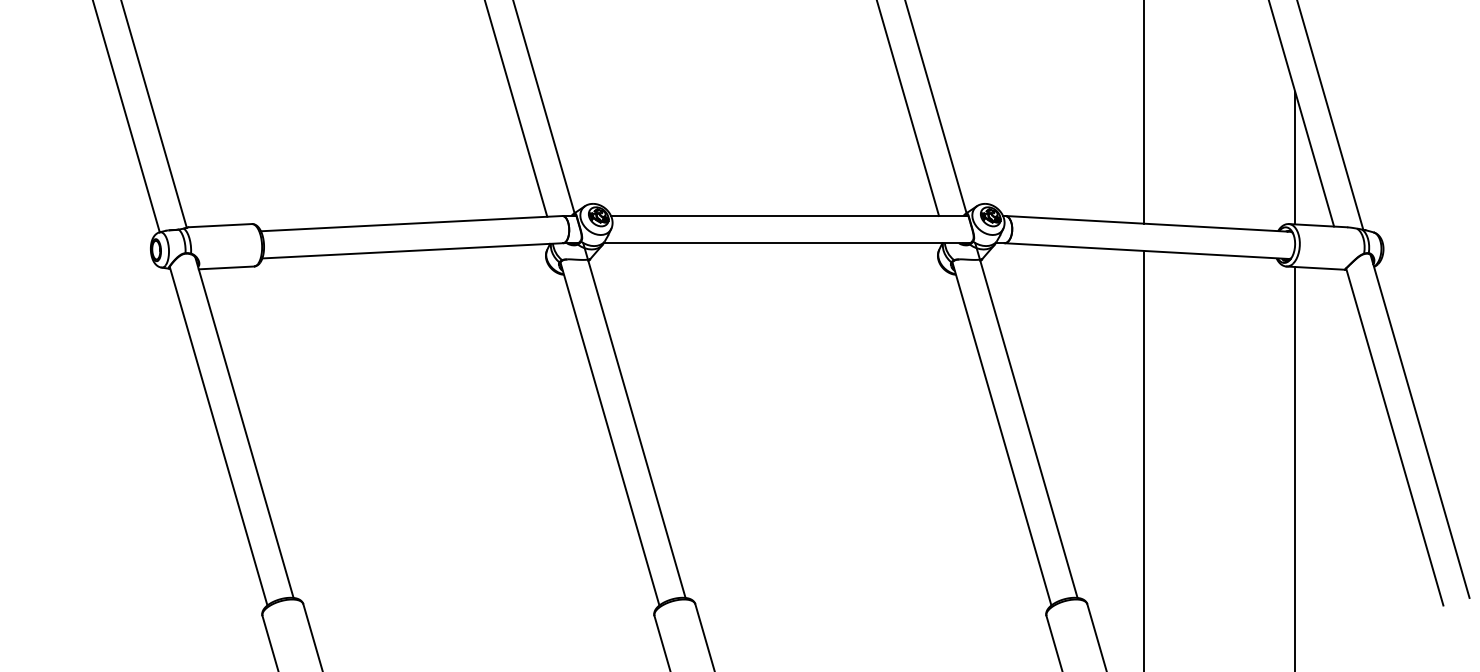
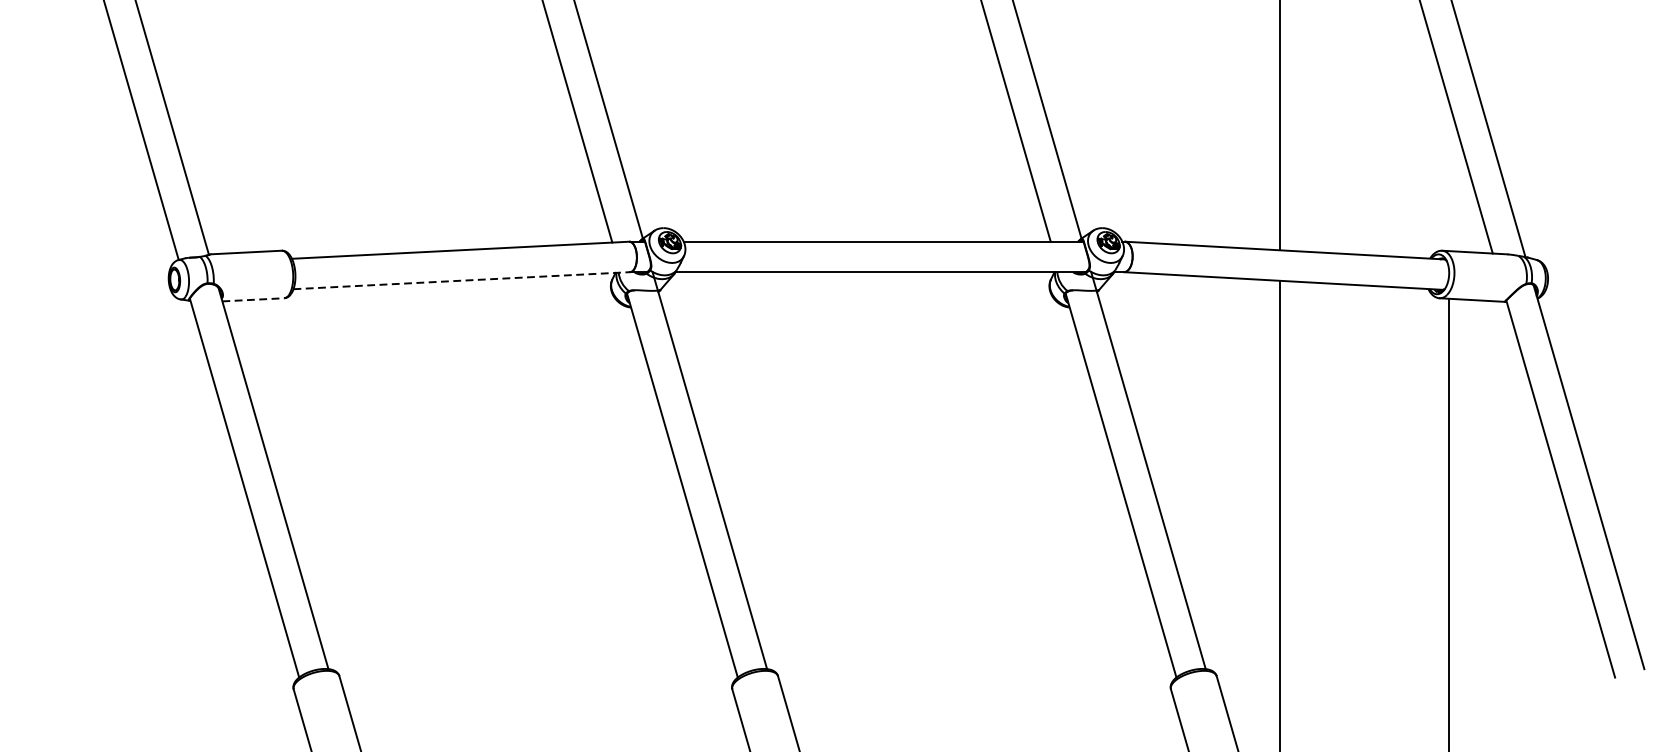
line: (1295, 158) -> (1449, 177), removed
line: (412, 250) -> (461, 280), solid -> dashed
line: (226, 267) -> (253, 299), solid -> dashed

